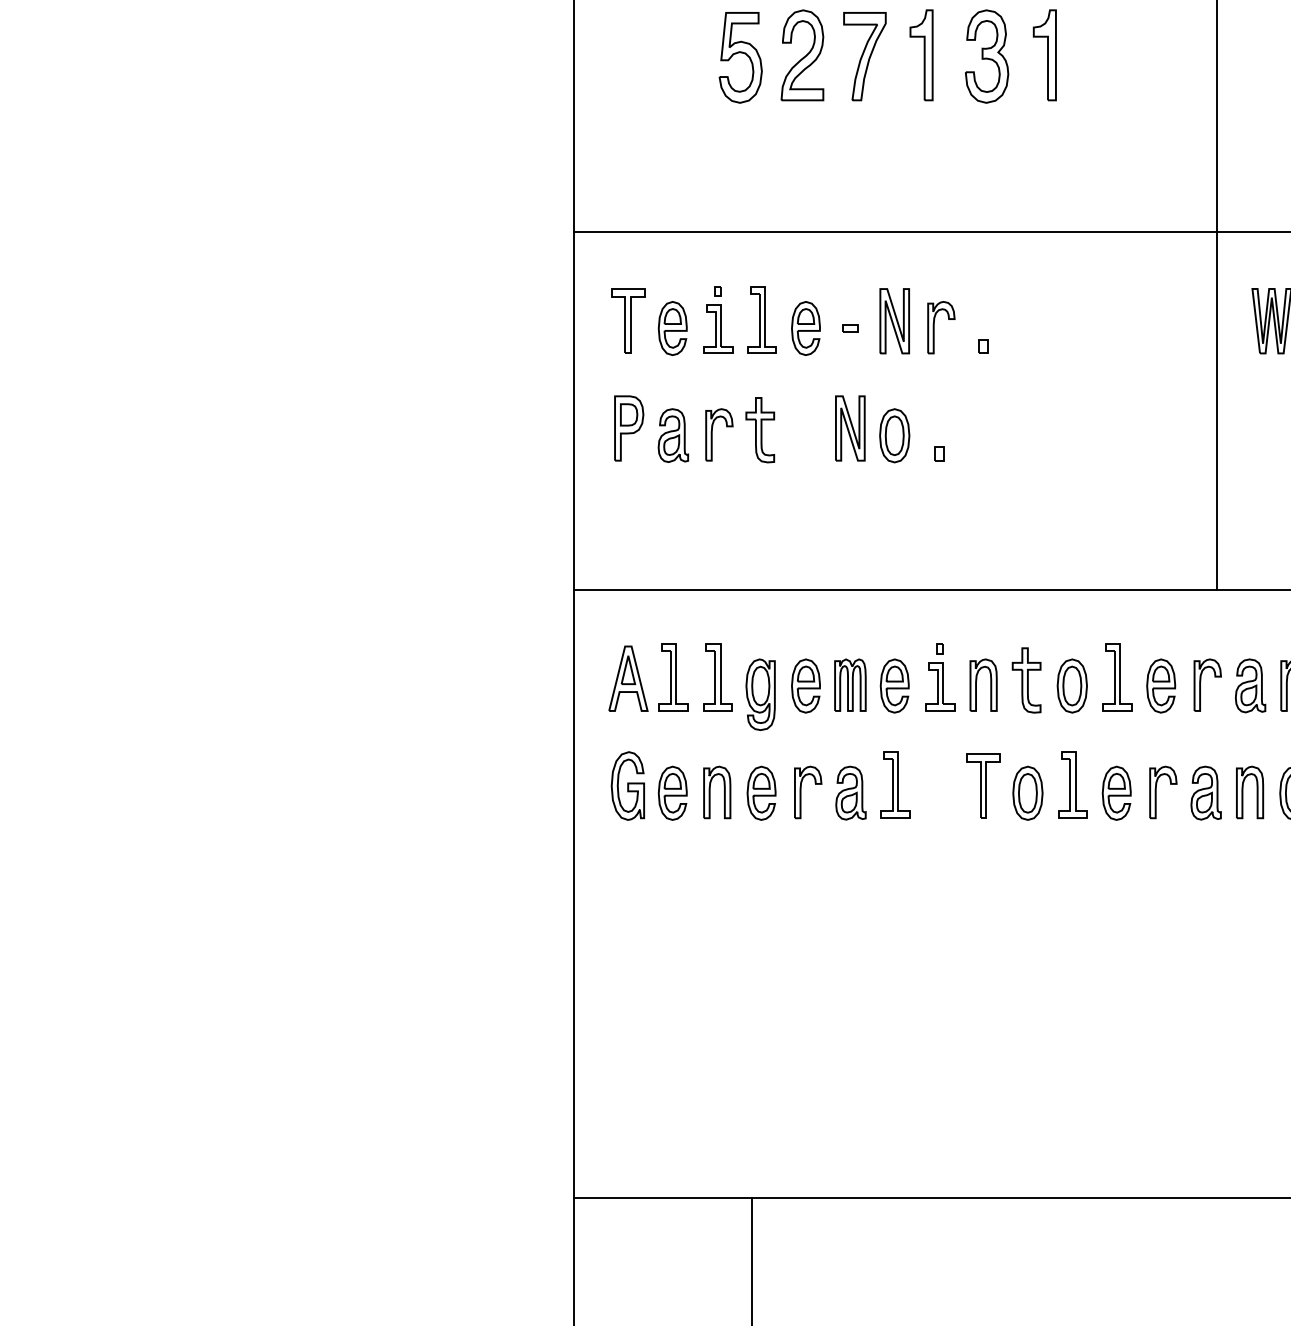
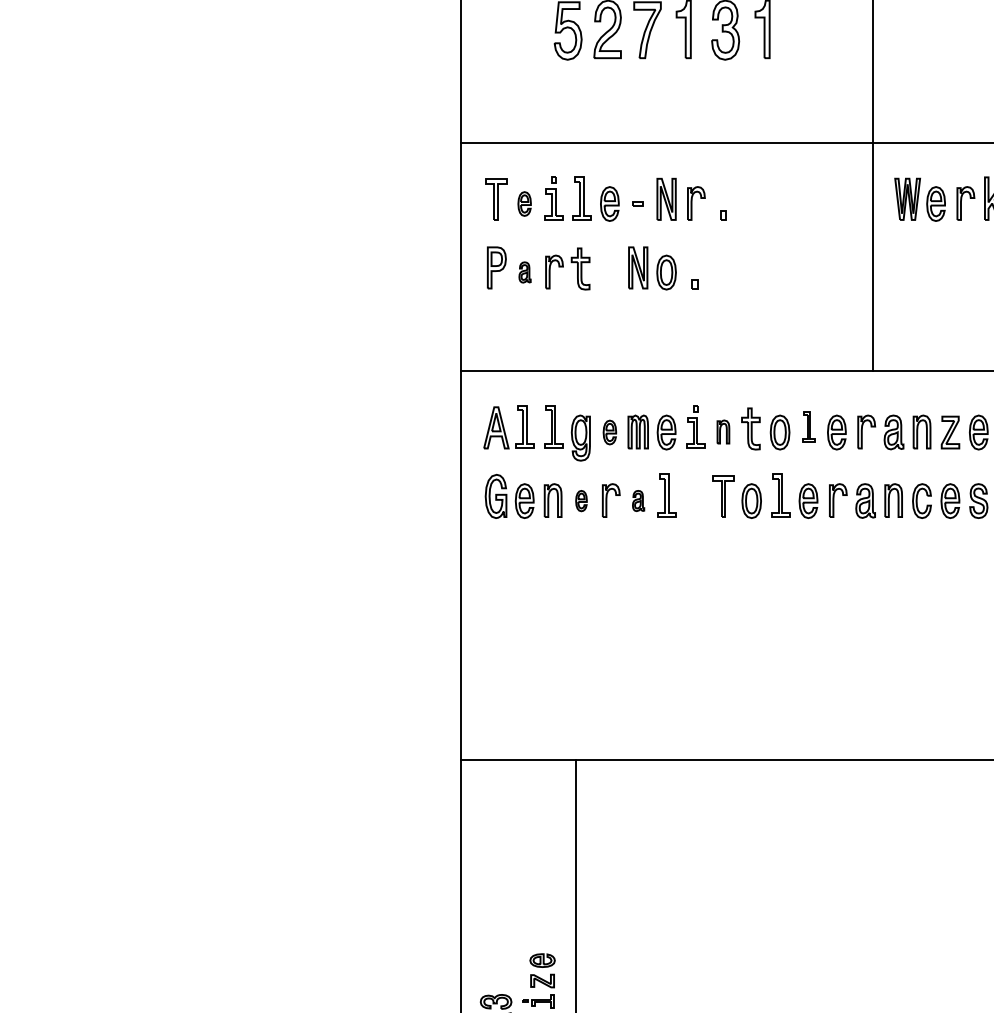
part: (672, 327) -> (524, 203), size x0.7
part: (672, 435) -> (524, 272), size x0.6
part: (1116, 676) -> (808, 426), size x0.7
part: (983, 684) -> (723, 431), size x0.7
part: (805, 685) -> (609, 432), size x0.7
part: (761, 792) -> (581, 500), size x0.6
part: (850, 792) -> (638, 500), size x0.6

